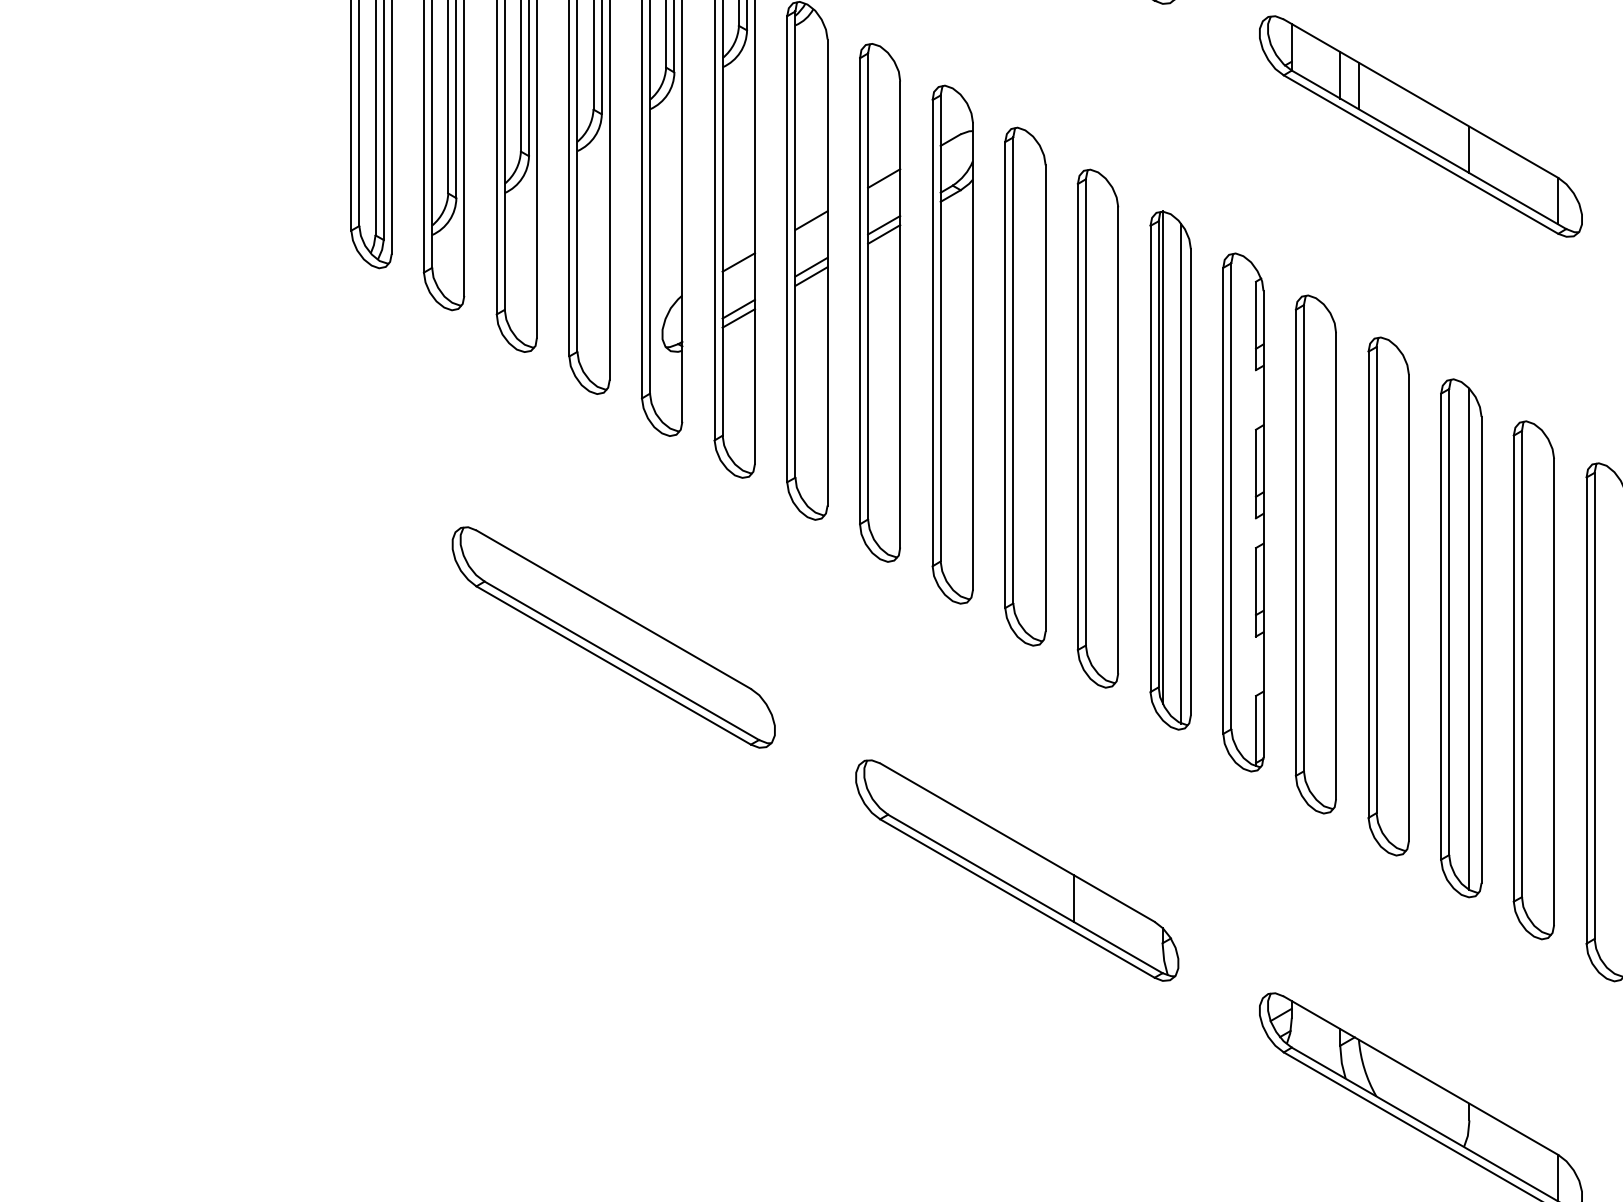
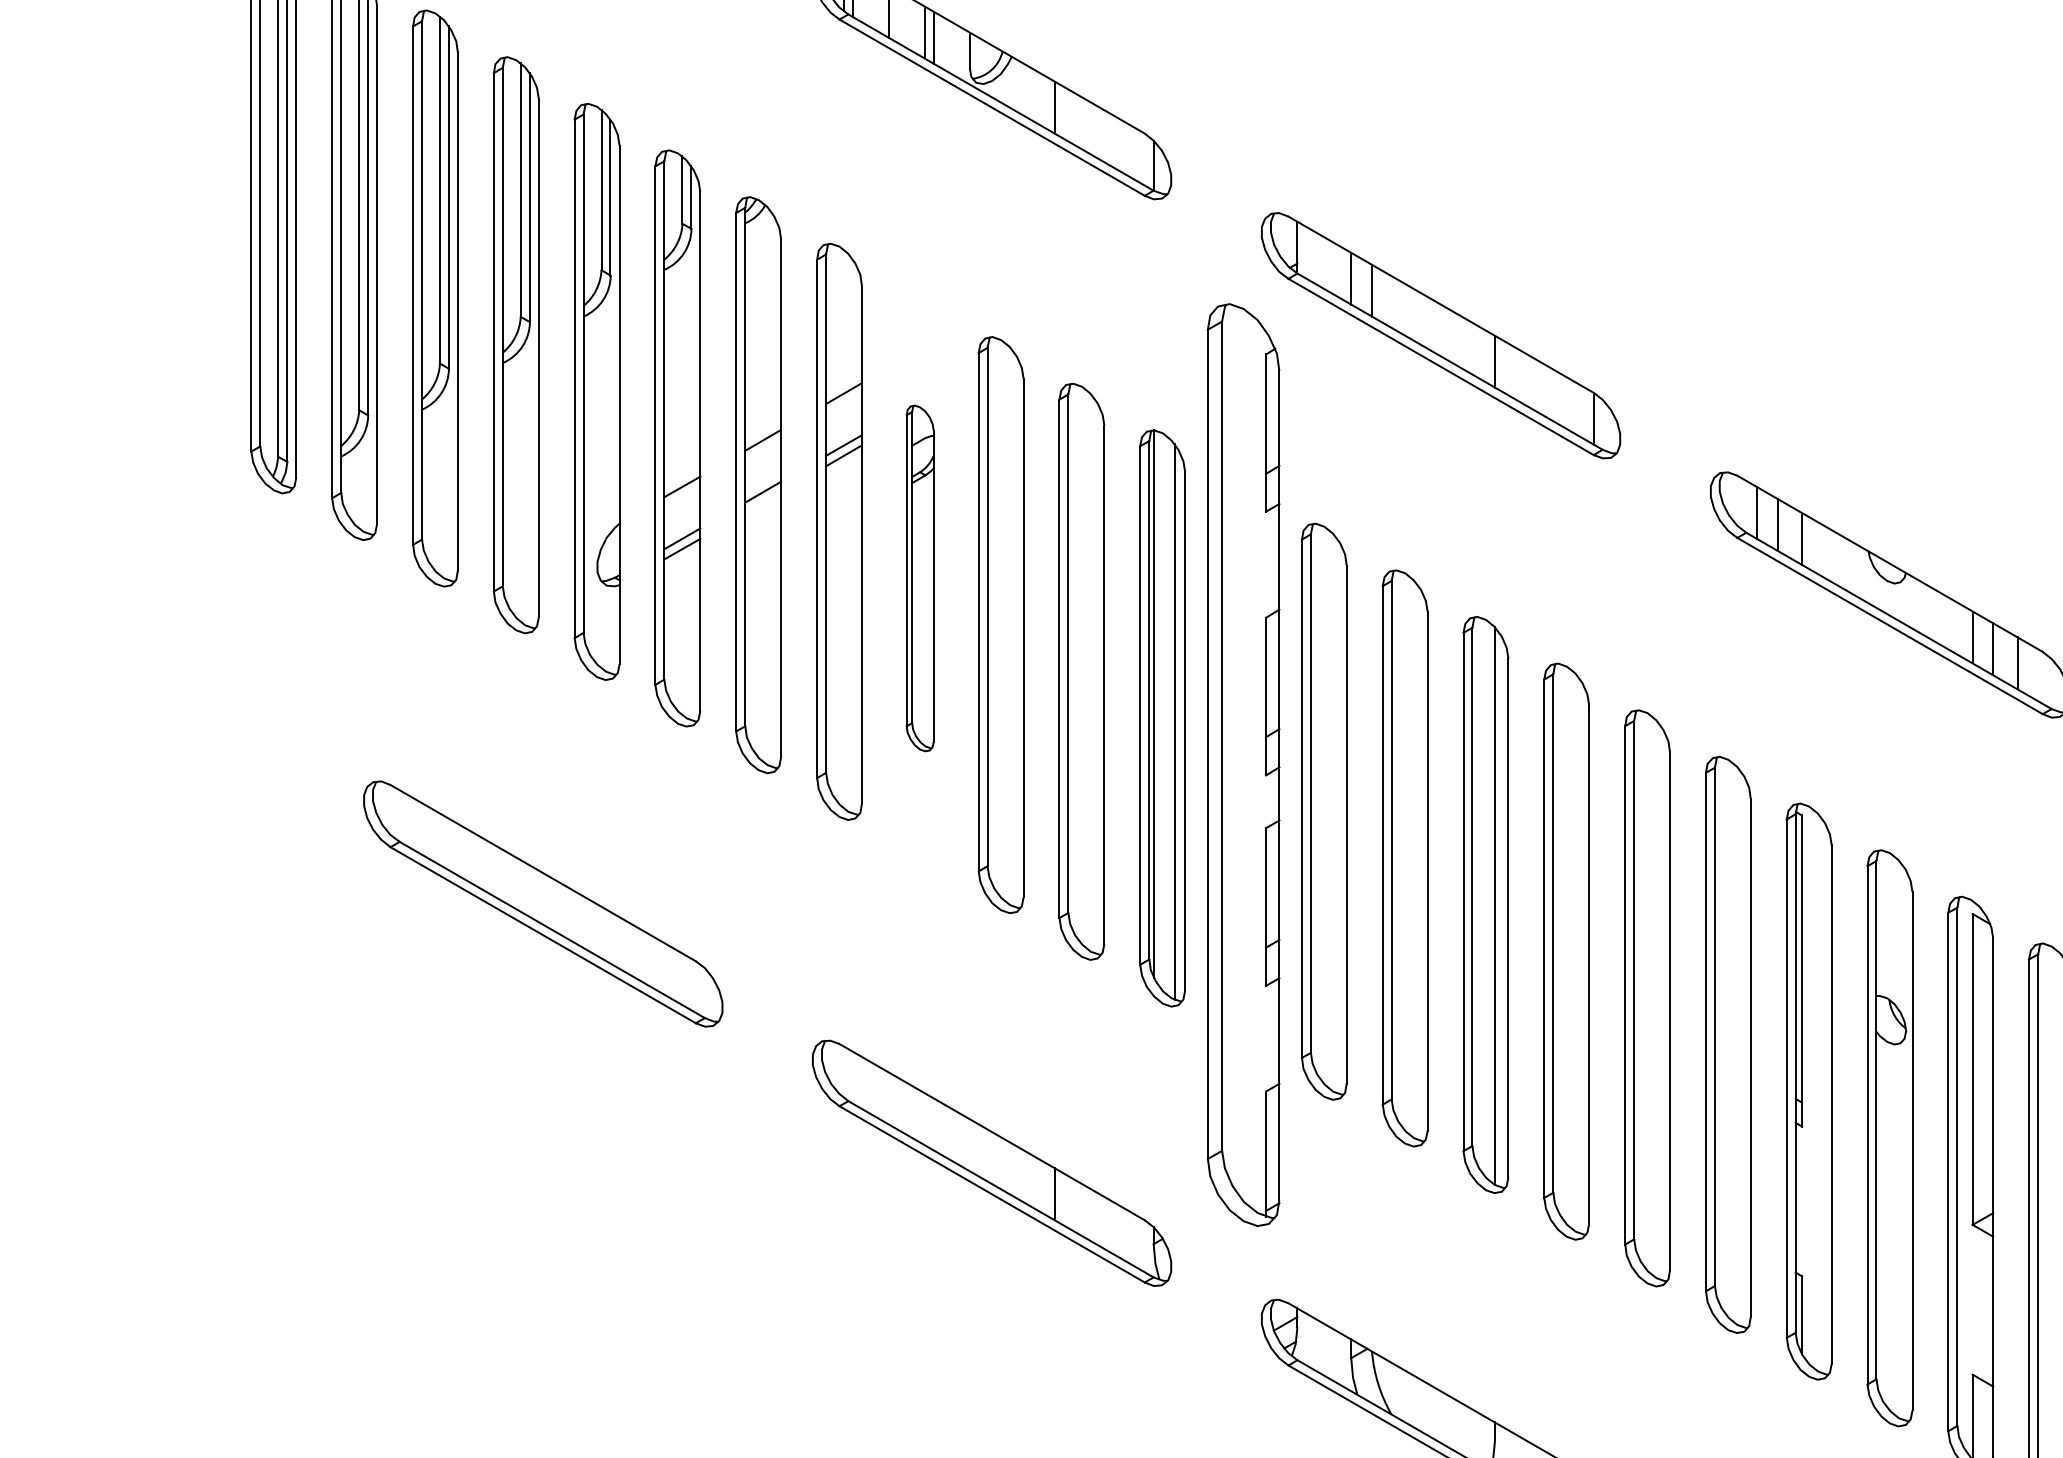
line: (811, 276) -> (763, 502), removed
part: (952, 344) -> (919, 578), size x0.6
part: (1243, 512) -> (1243, 764), size x1.6

